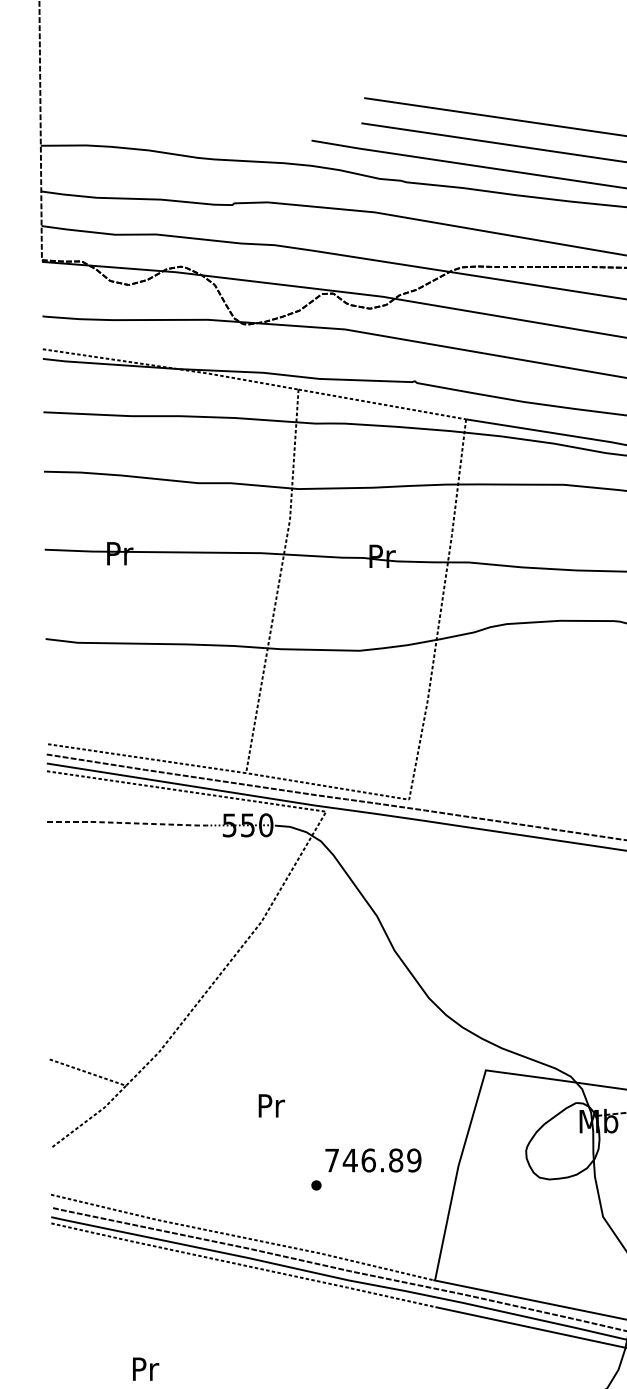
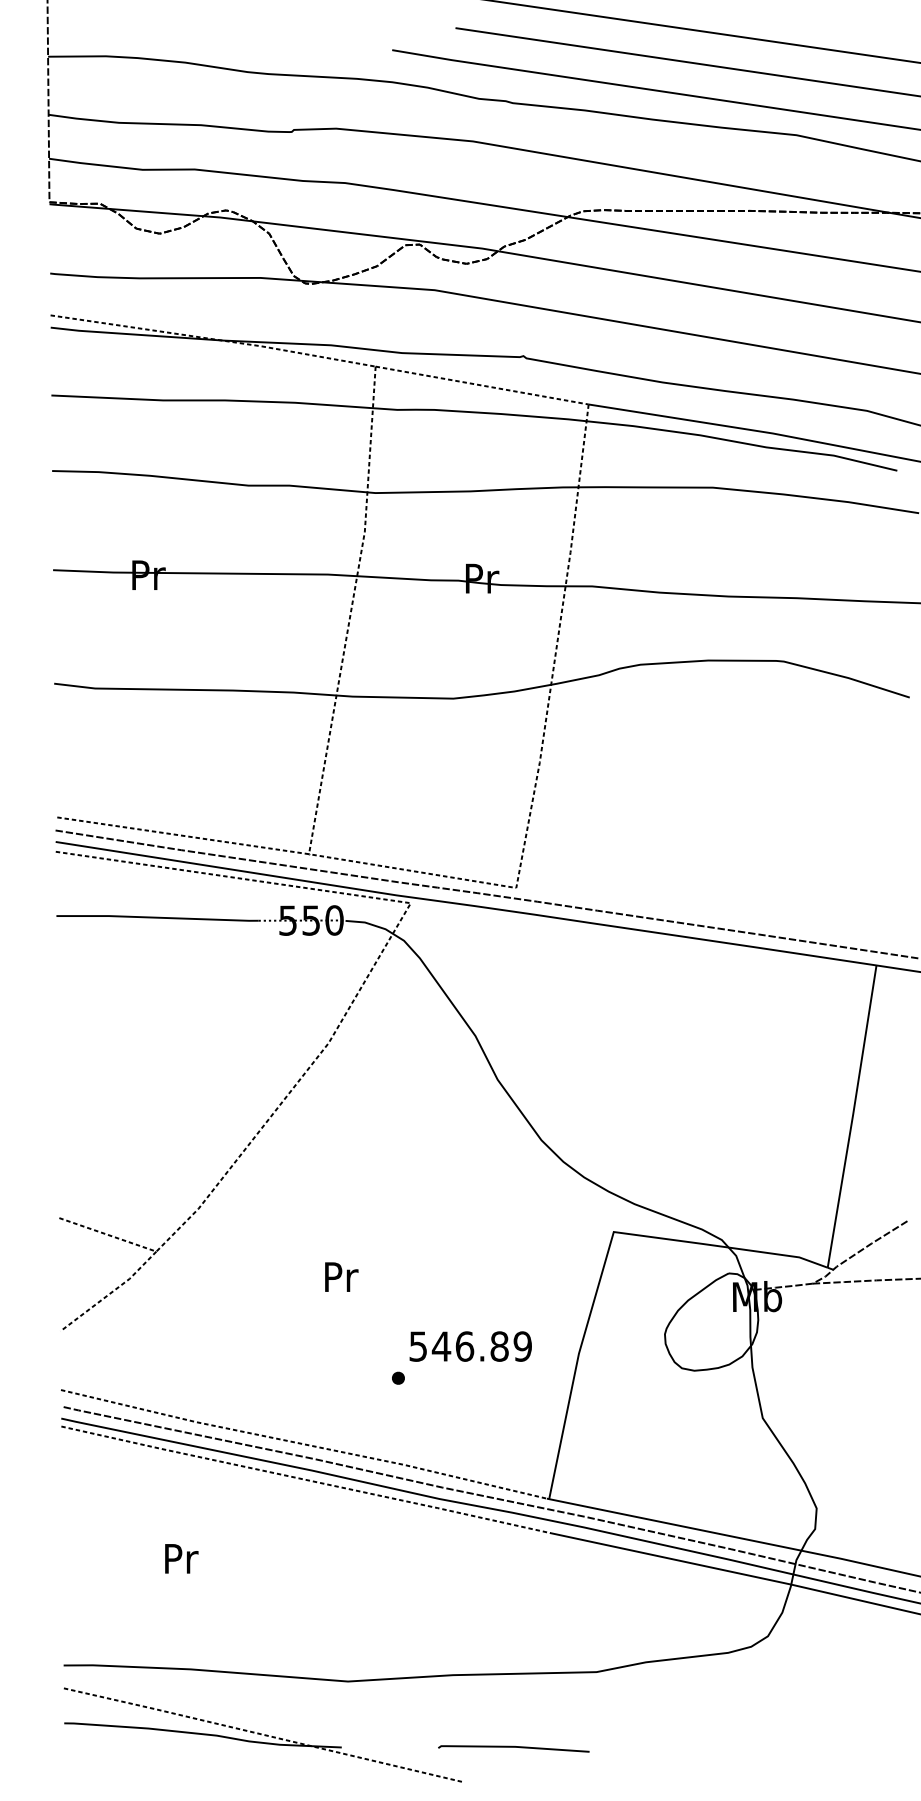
line: (126, 822) -> (157, 917), dashed -> solid
text: (331, 1160) -> (417, 1346), 746.89 -> 546.89
text: (145, 1368) -> (181, 1558), moved

